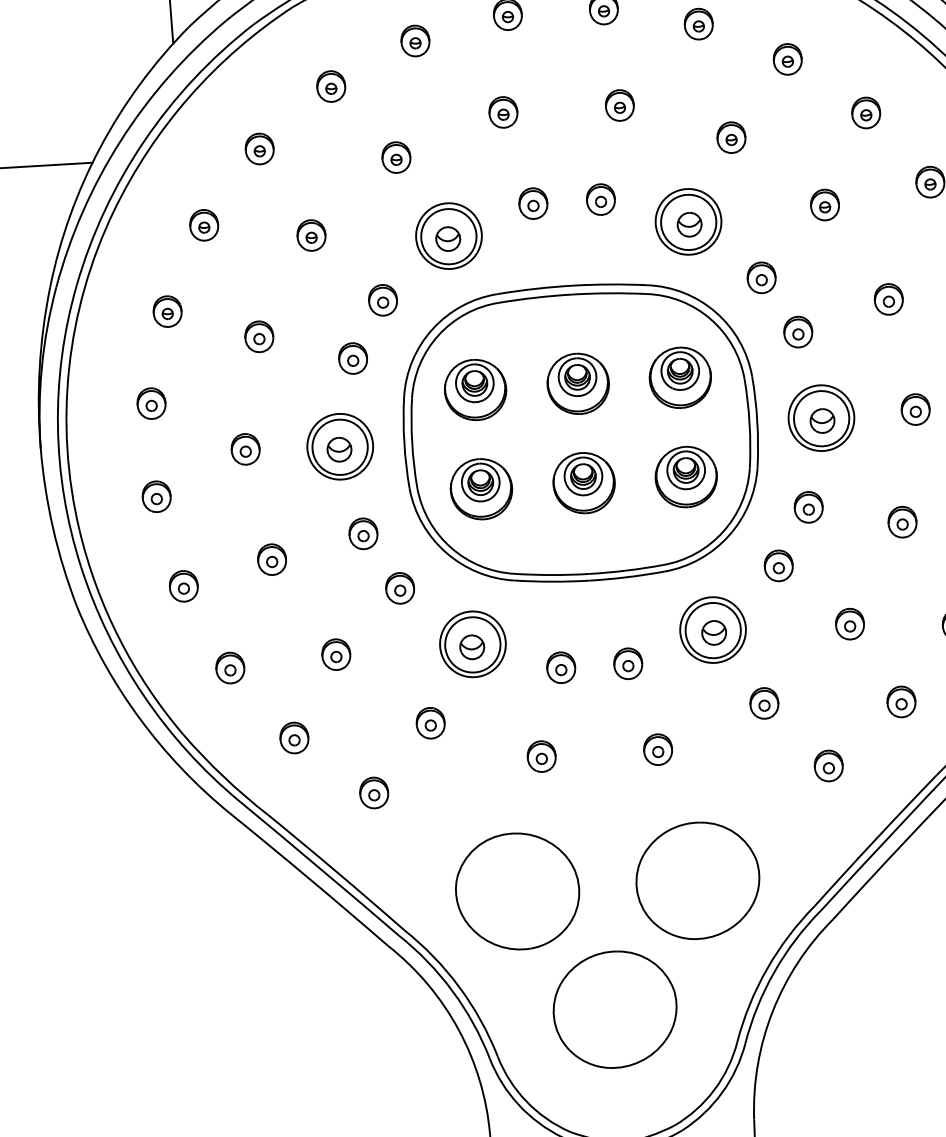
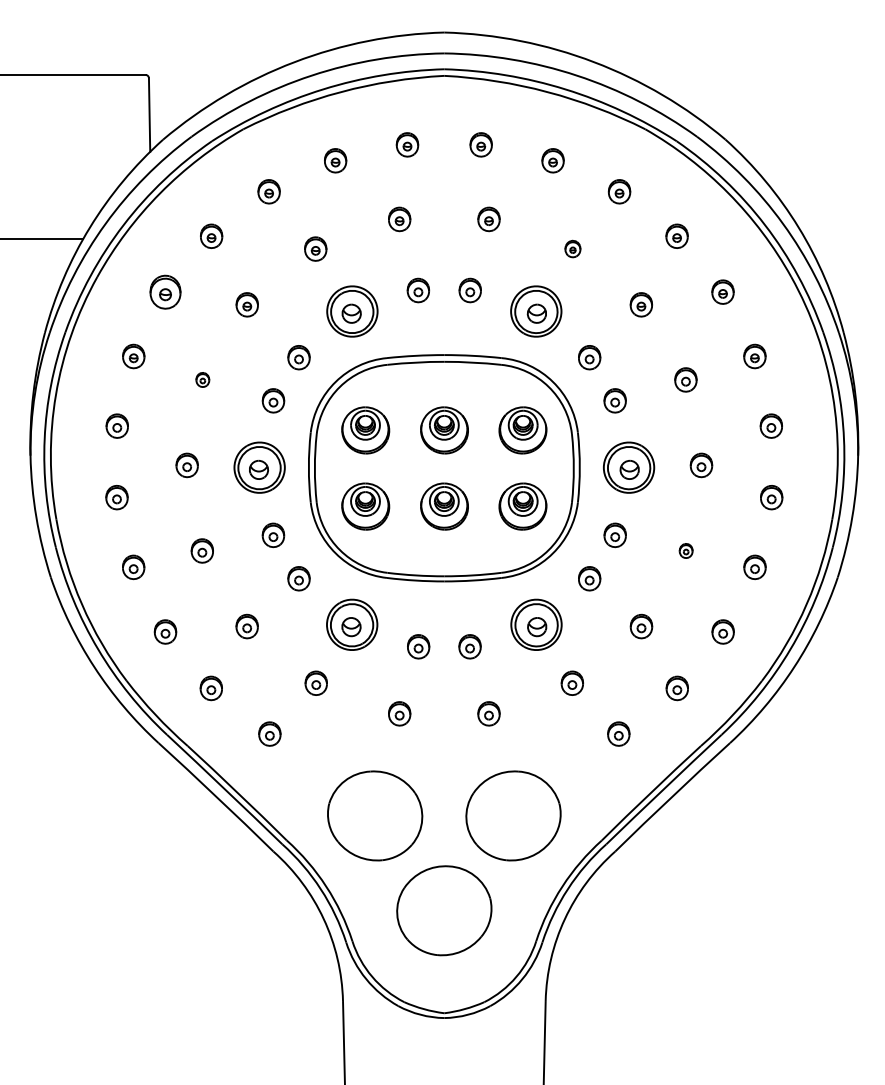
part: (730, 136) -> (572, 248), size x0.7
part: (203, 224) -> (165, 291), size x1.4
part: (258, 336) -> (202, 379), size x0.6
part: (901, 521) -> (685, 550), size x0.6

